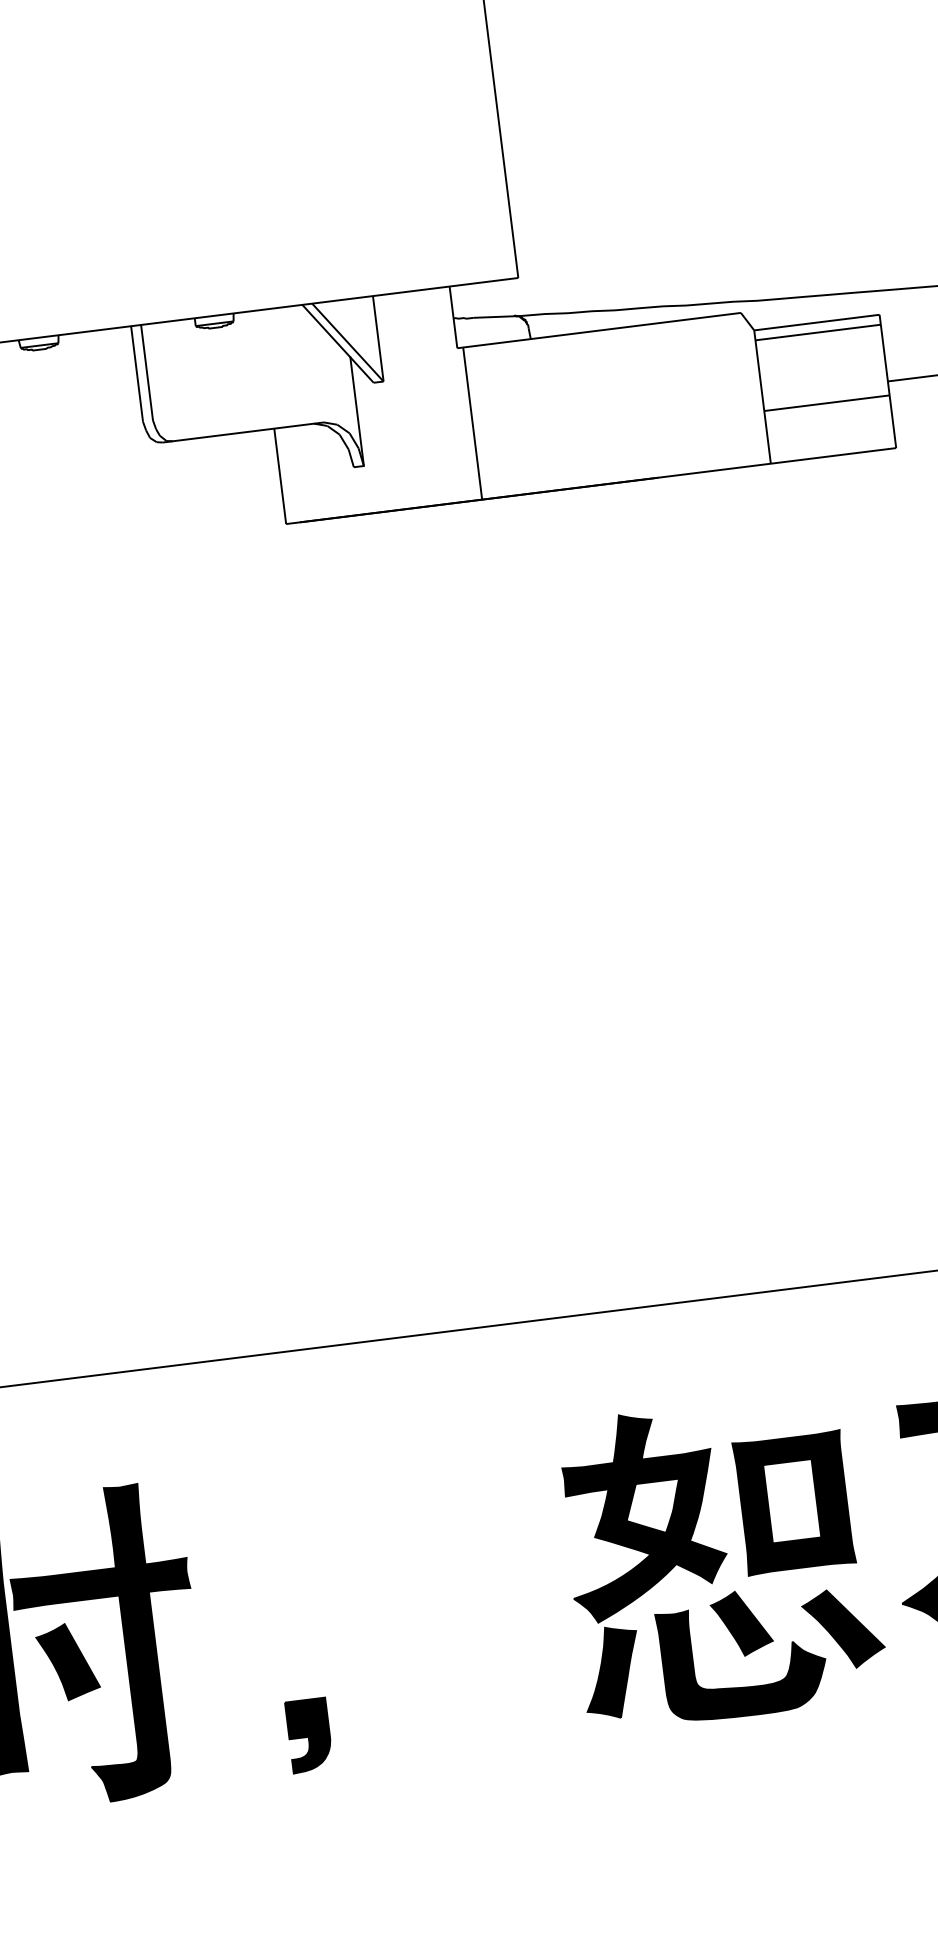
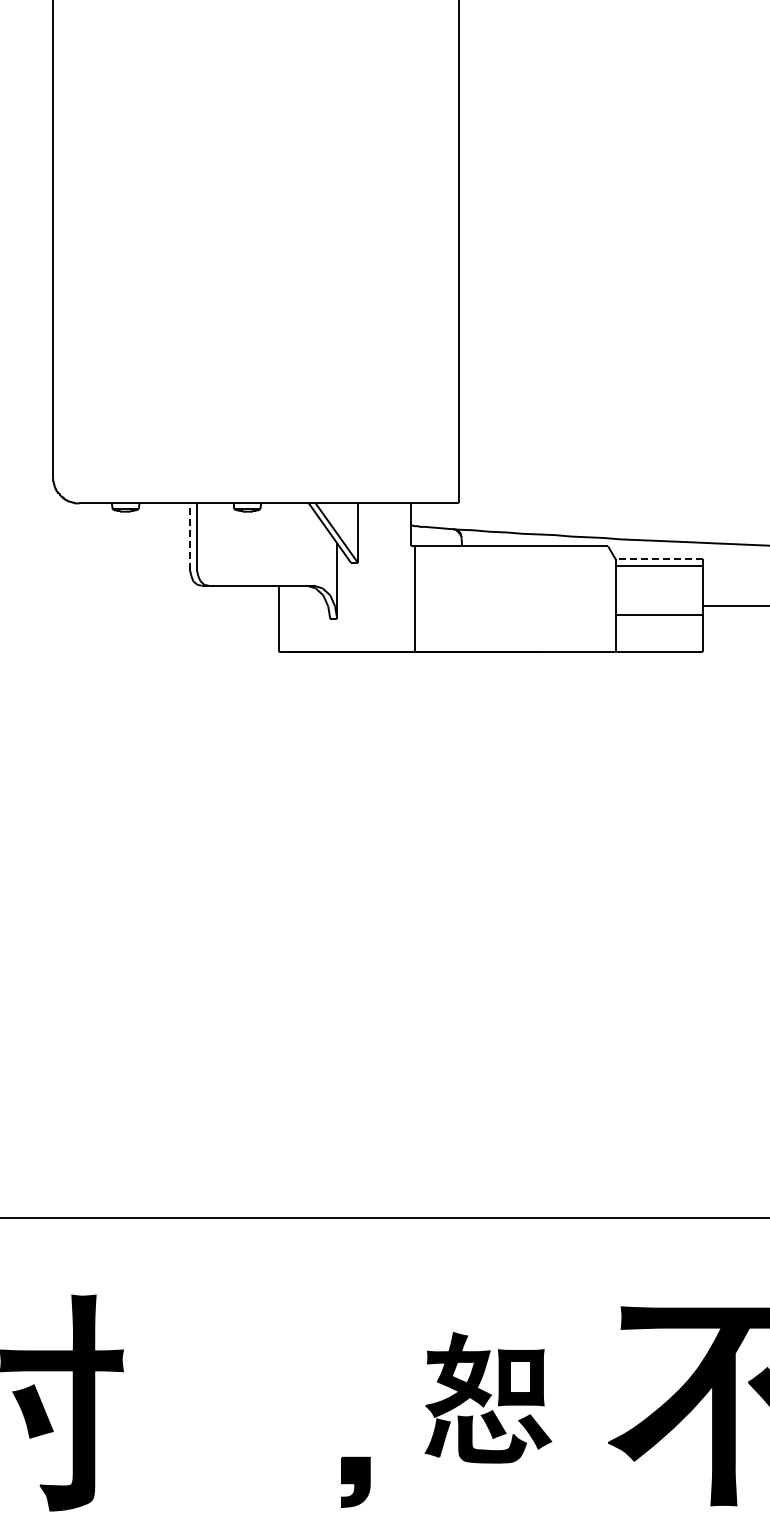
line: (817, 322) -> (659, 559), solid -> dashed
line: (136, 373) -> (189, 536), solid -> dashed
part: (721, 1560) -> (488, 1397), size x0.6
part: (308, 1734) -> (355, 1481), moved

